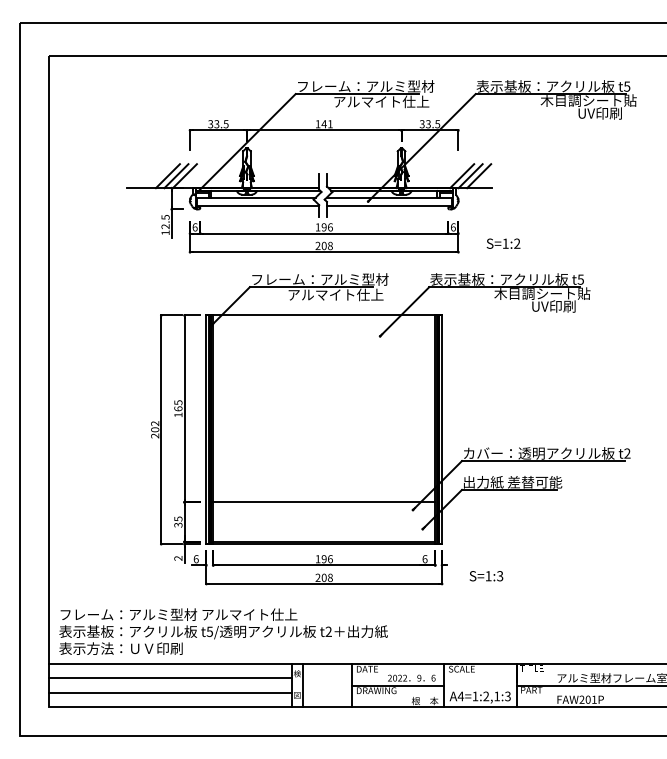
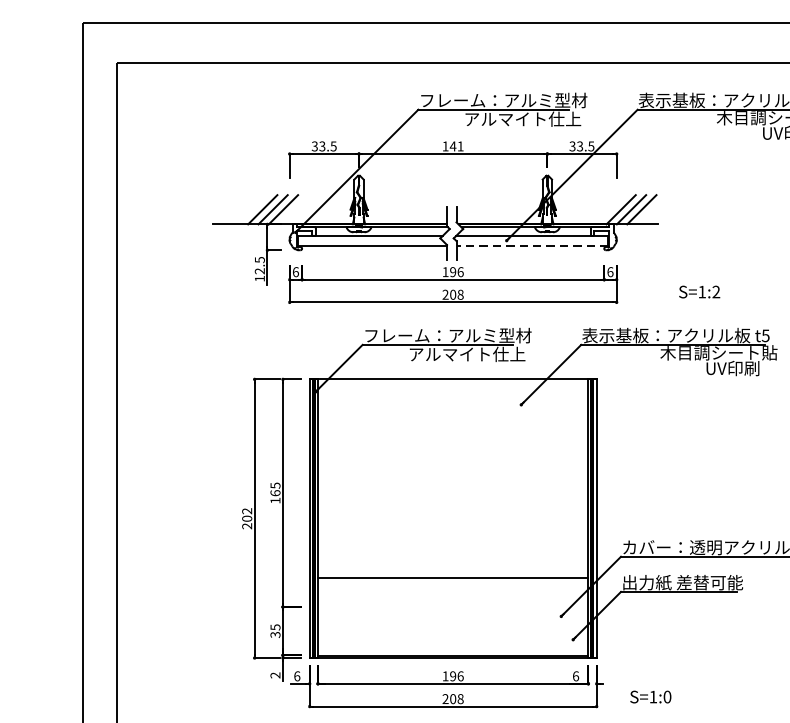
line: (388, 206) -> (531, 246), solid -> dashed
text: (503, 243) -> (699, 291), moved
line: (324, 502) -> (453, 578), moved
text: (500, 576) -> (667, 697), S=1:3 -> S=1:0

